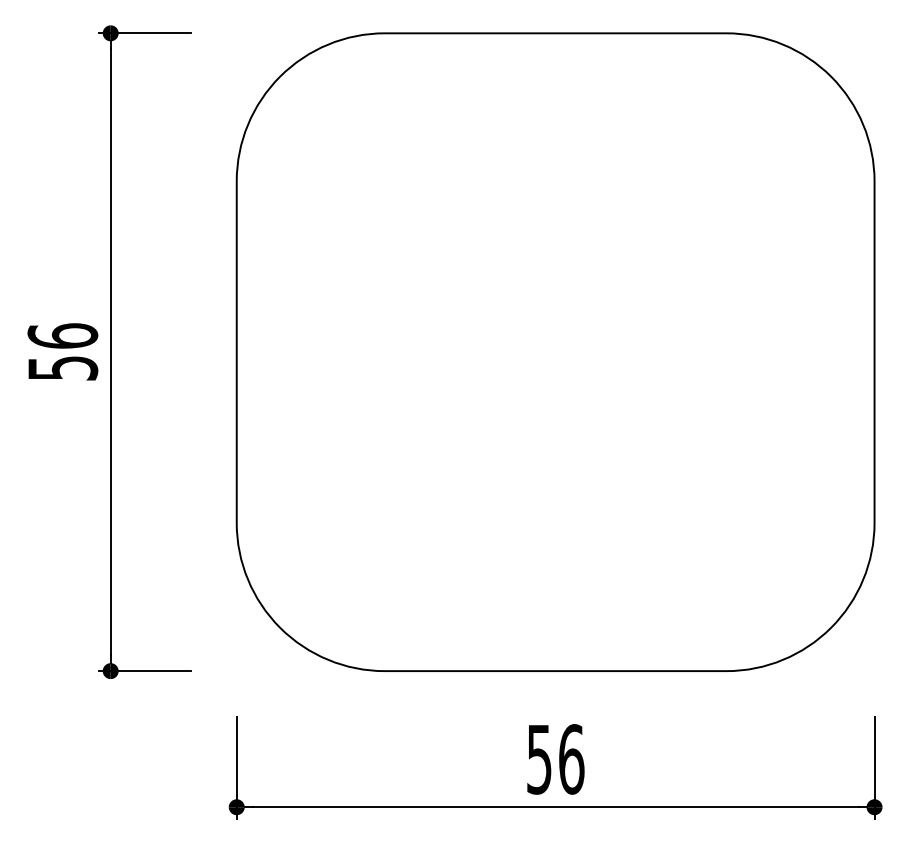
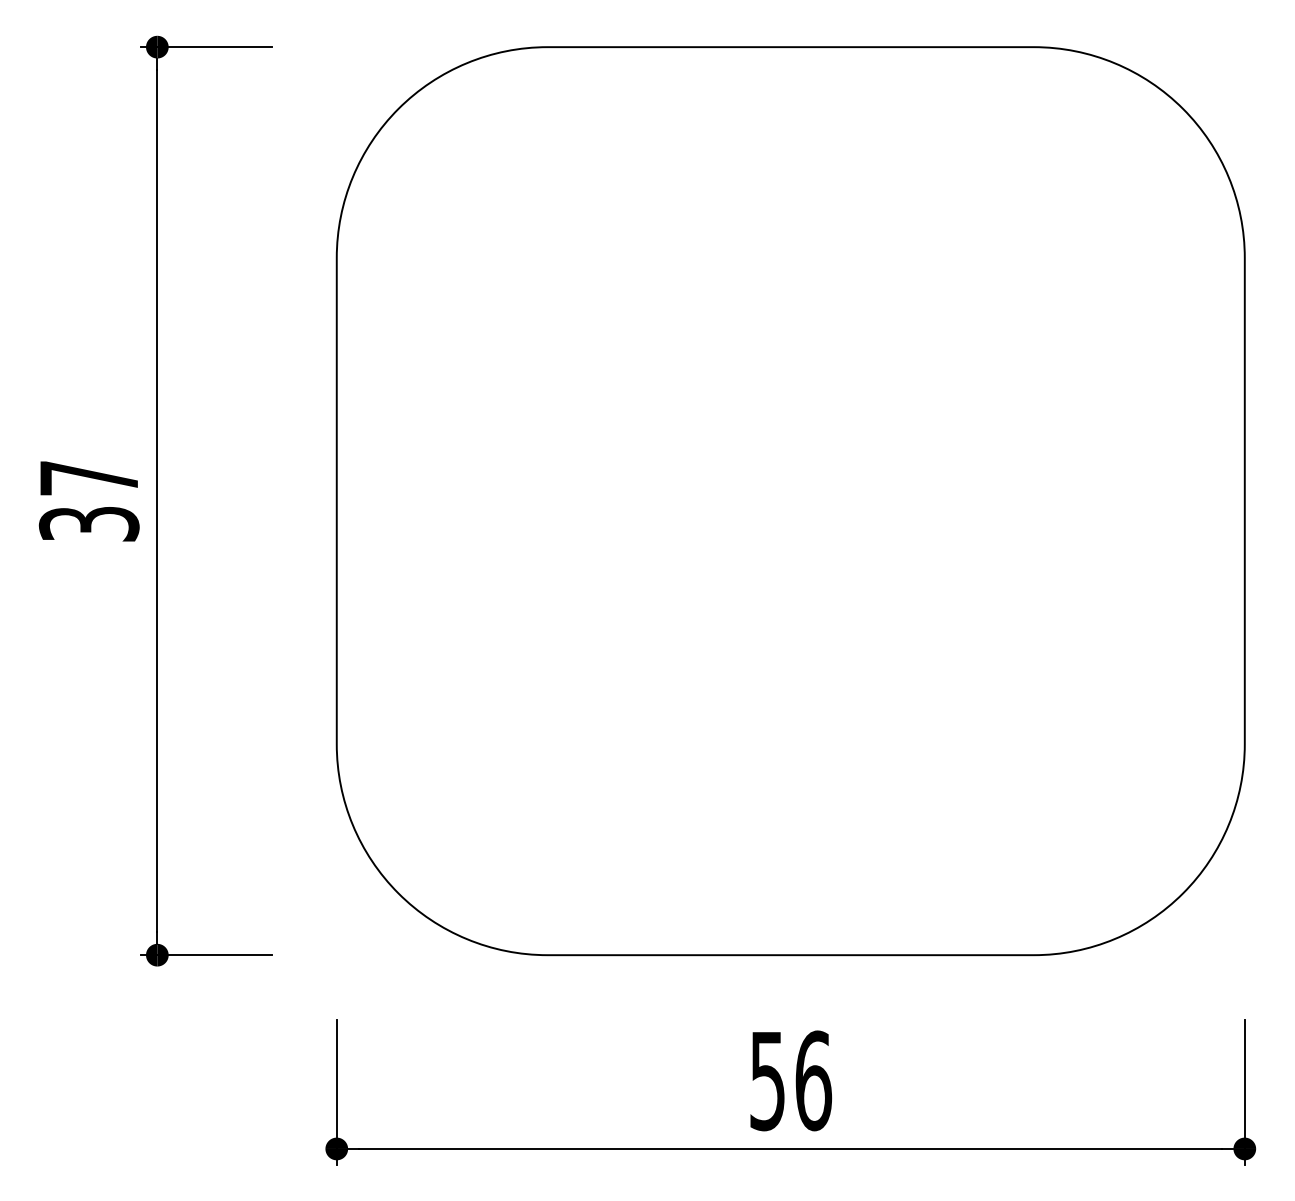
text: (62, 351) -> (88, 500), 56 -> 37

